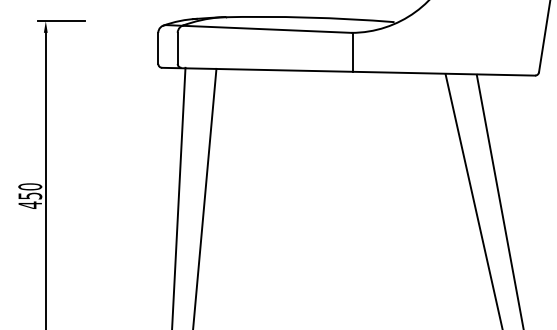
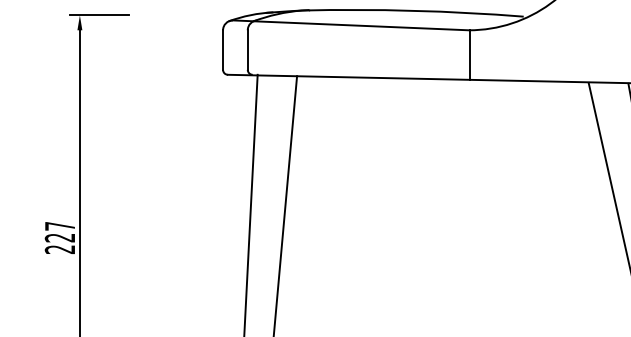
text: (30, 195) -> (60, 237), 450 -> 227

